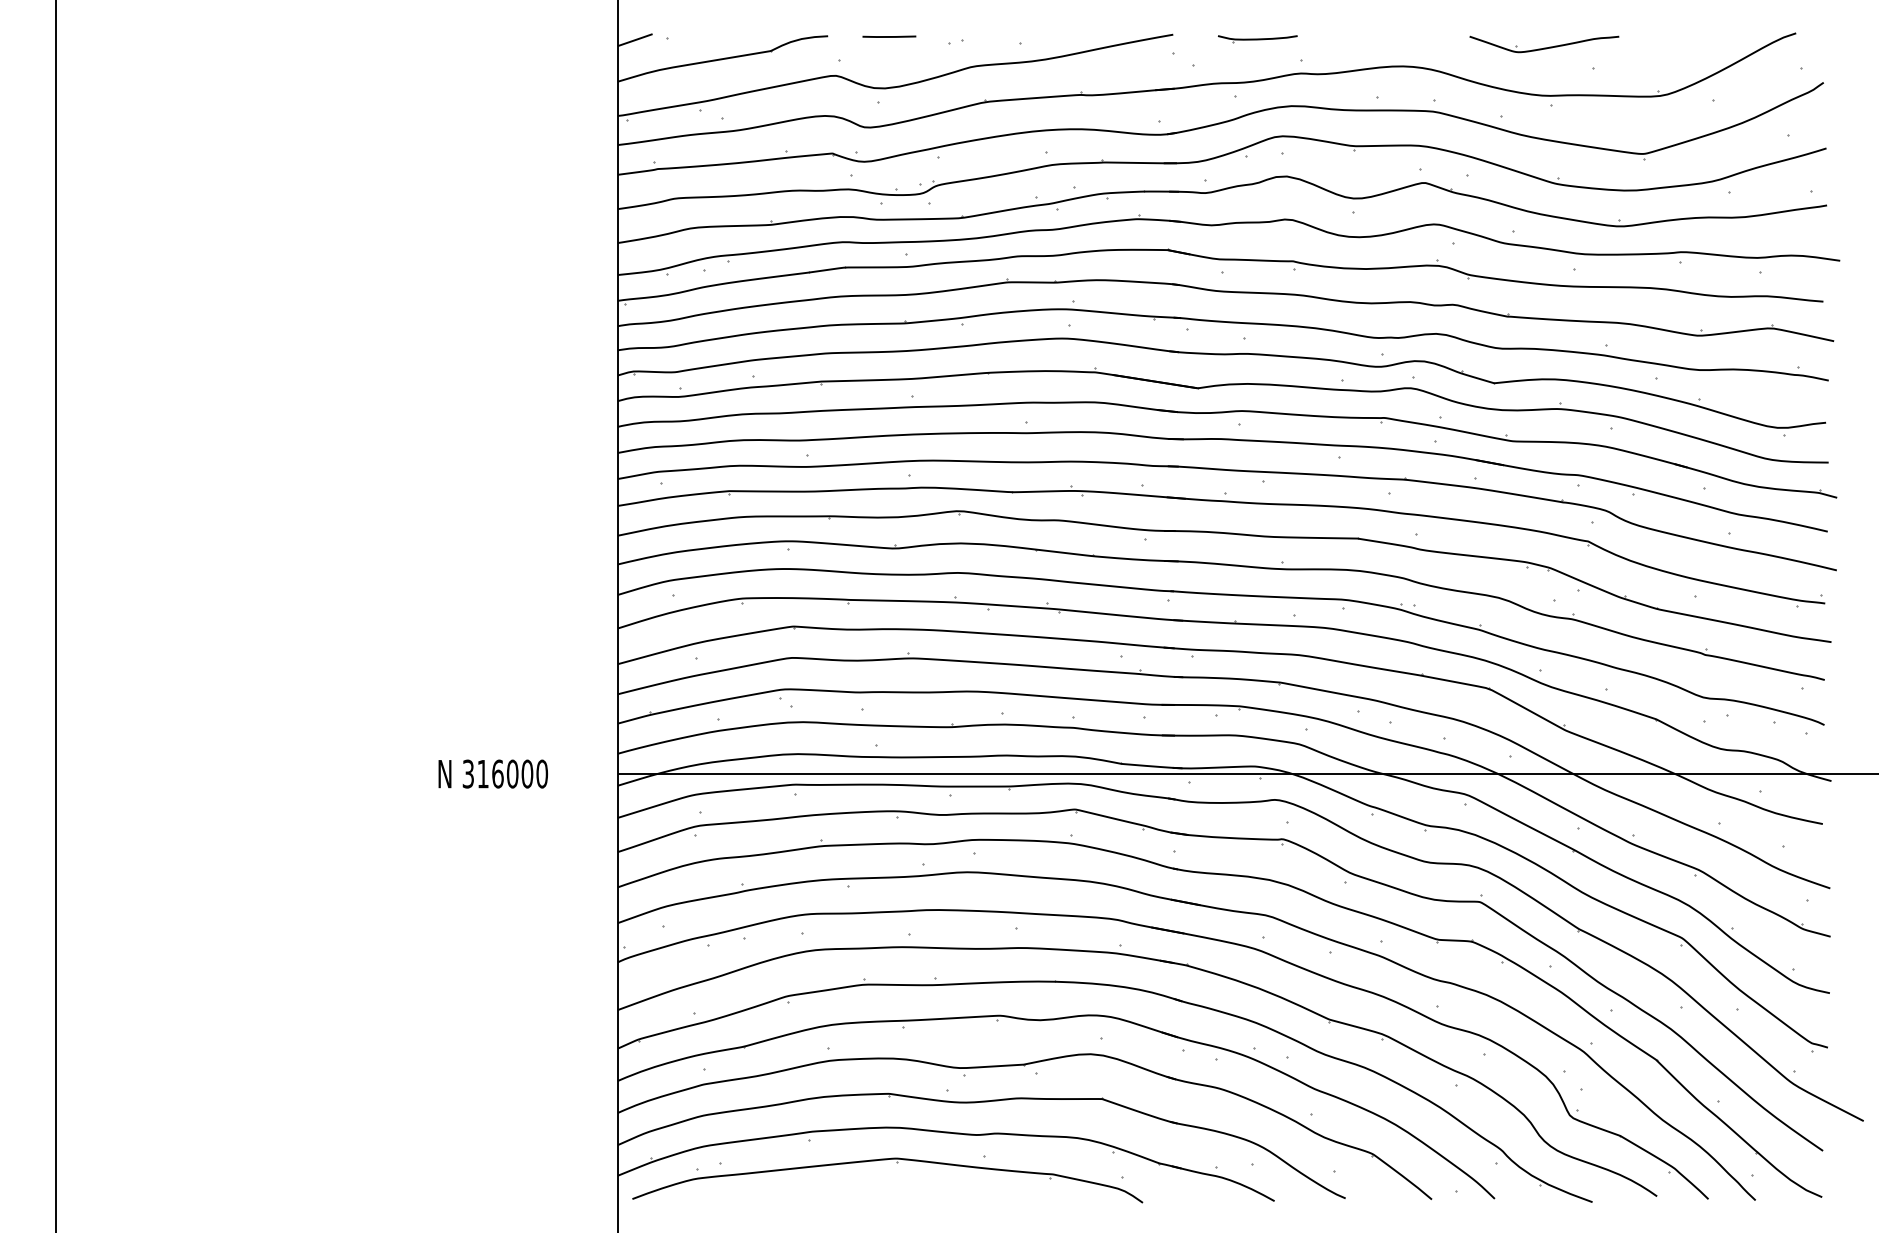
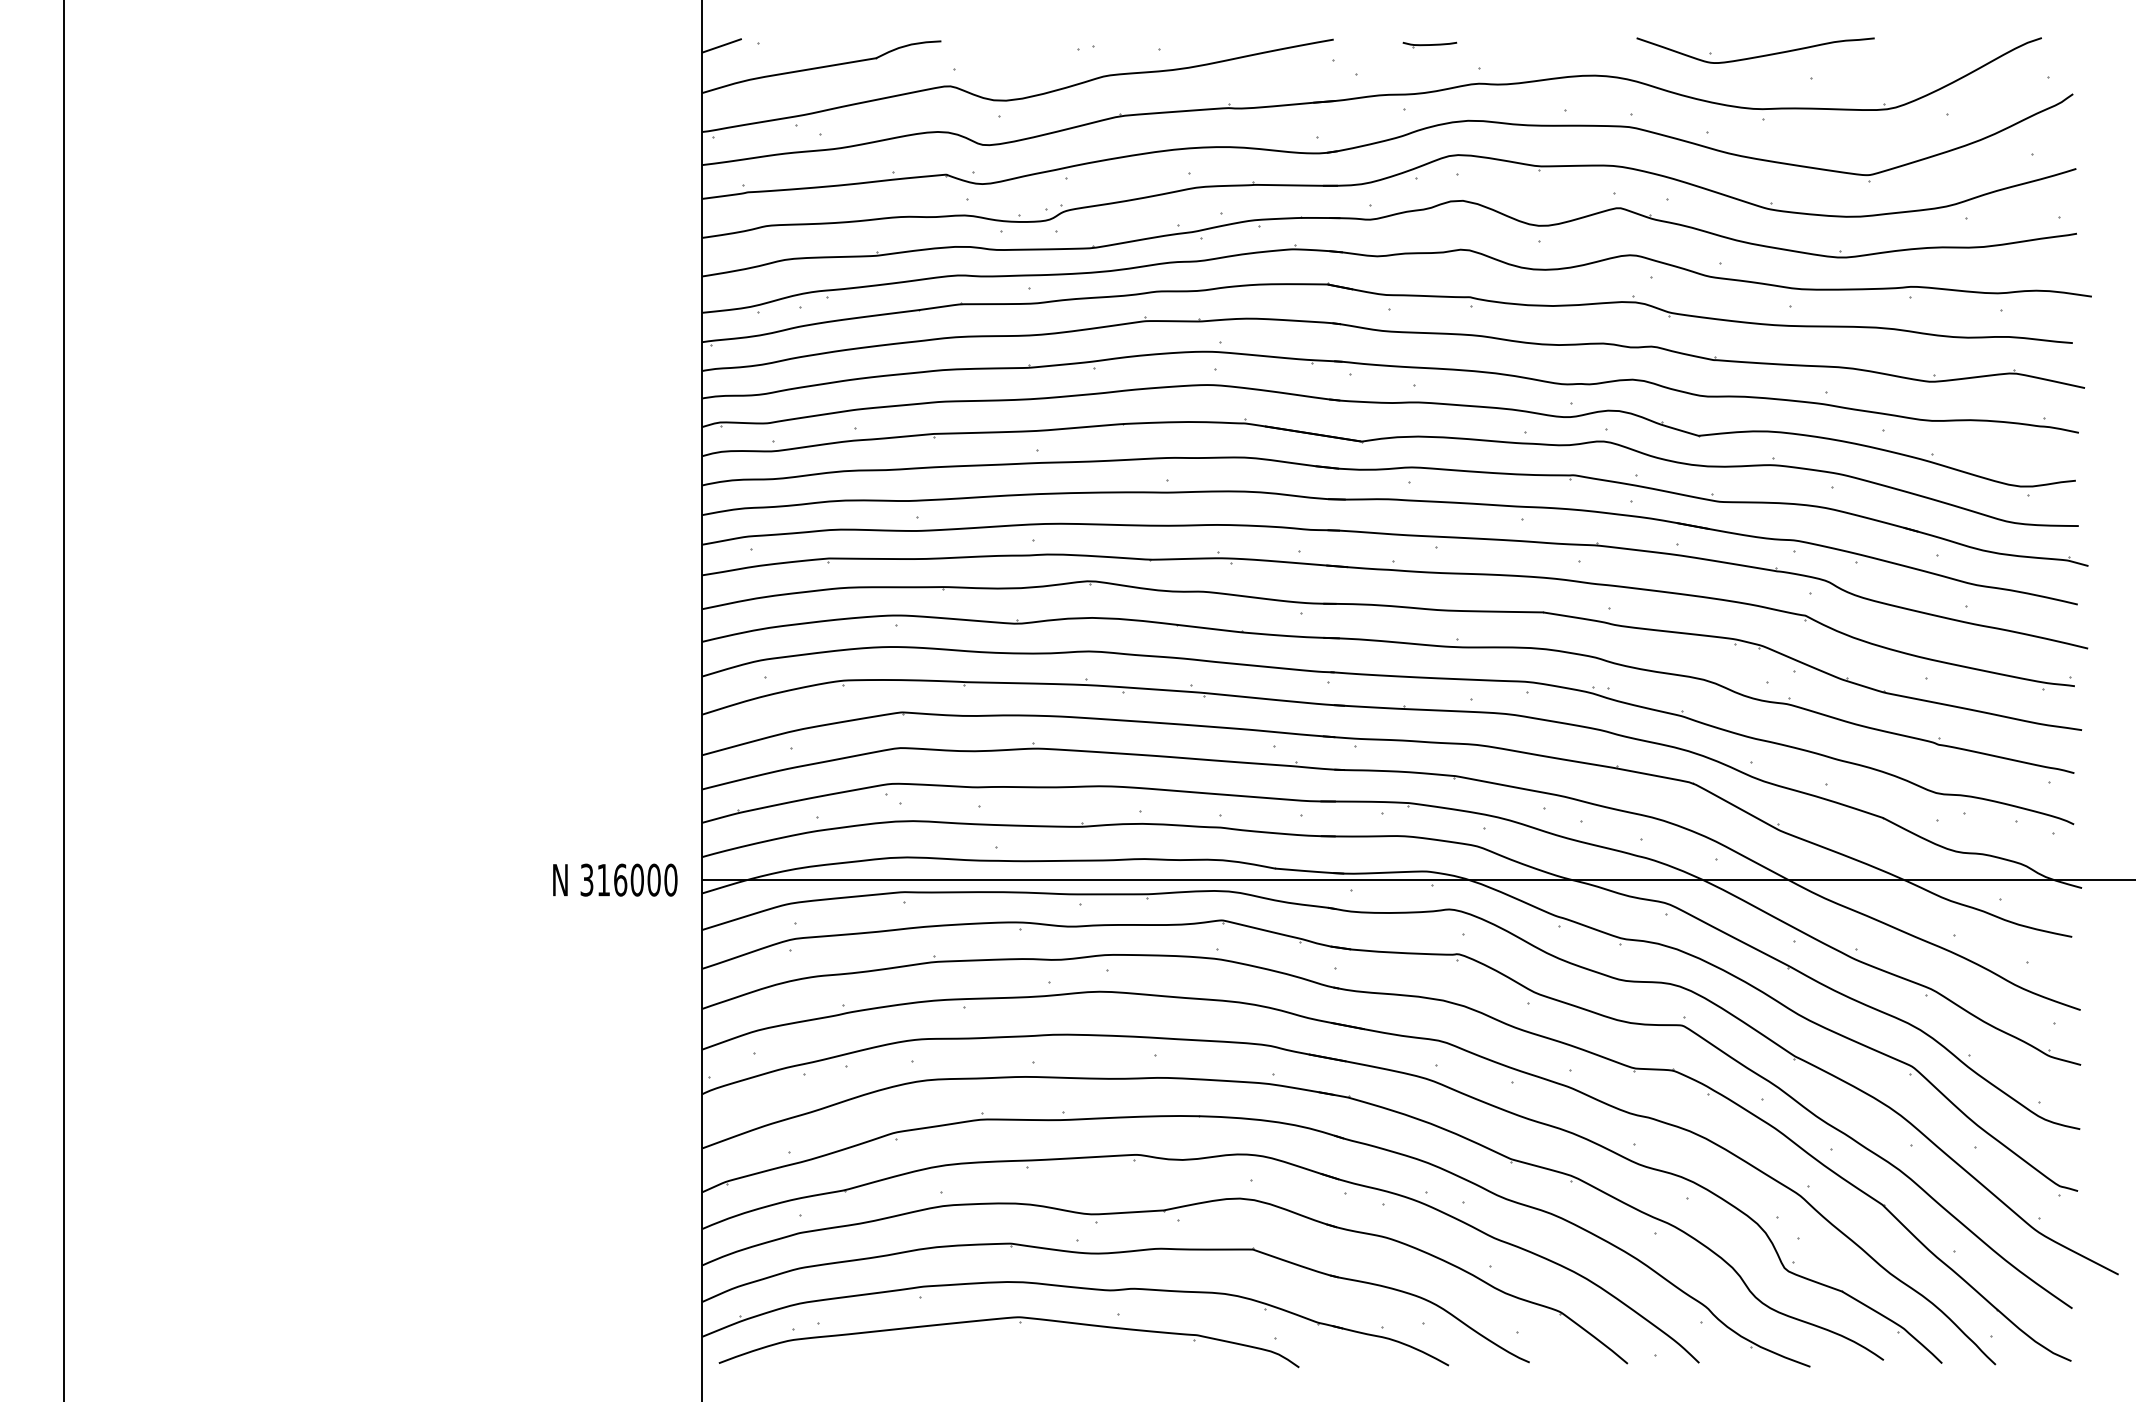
line: (889, 36) -> (1011, 41), removed
part: (1257, 39) -> (1429, 45), size x0.6
part: (1544, 44) -> (1755, 50), size x1.4
text: (492, 773) -> (614, 879), moved

